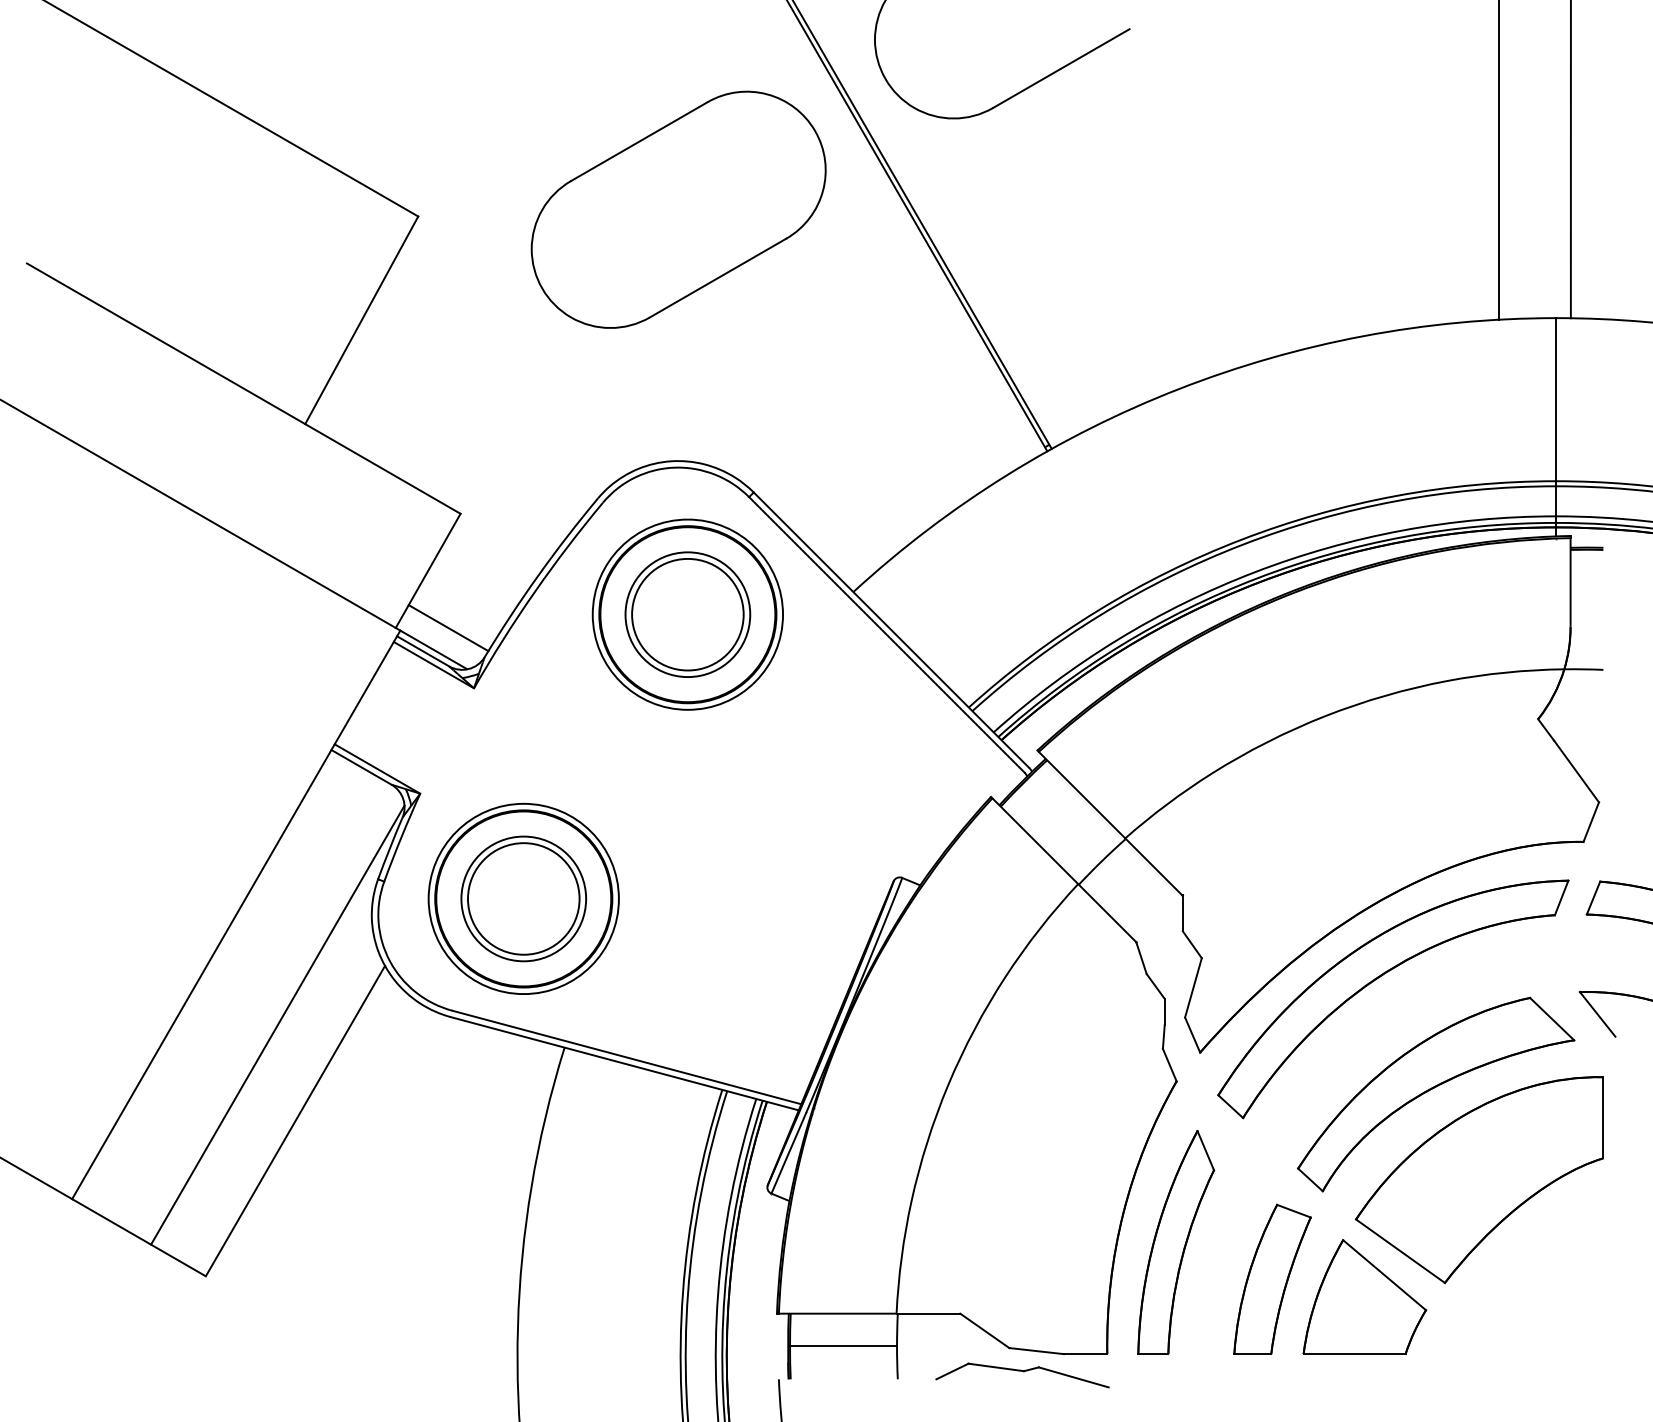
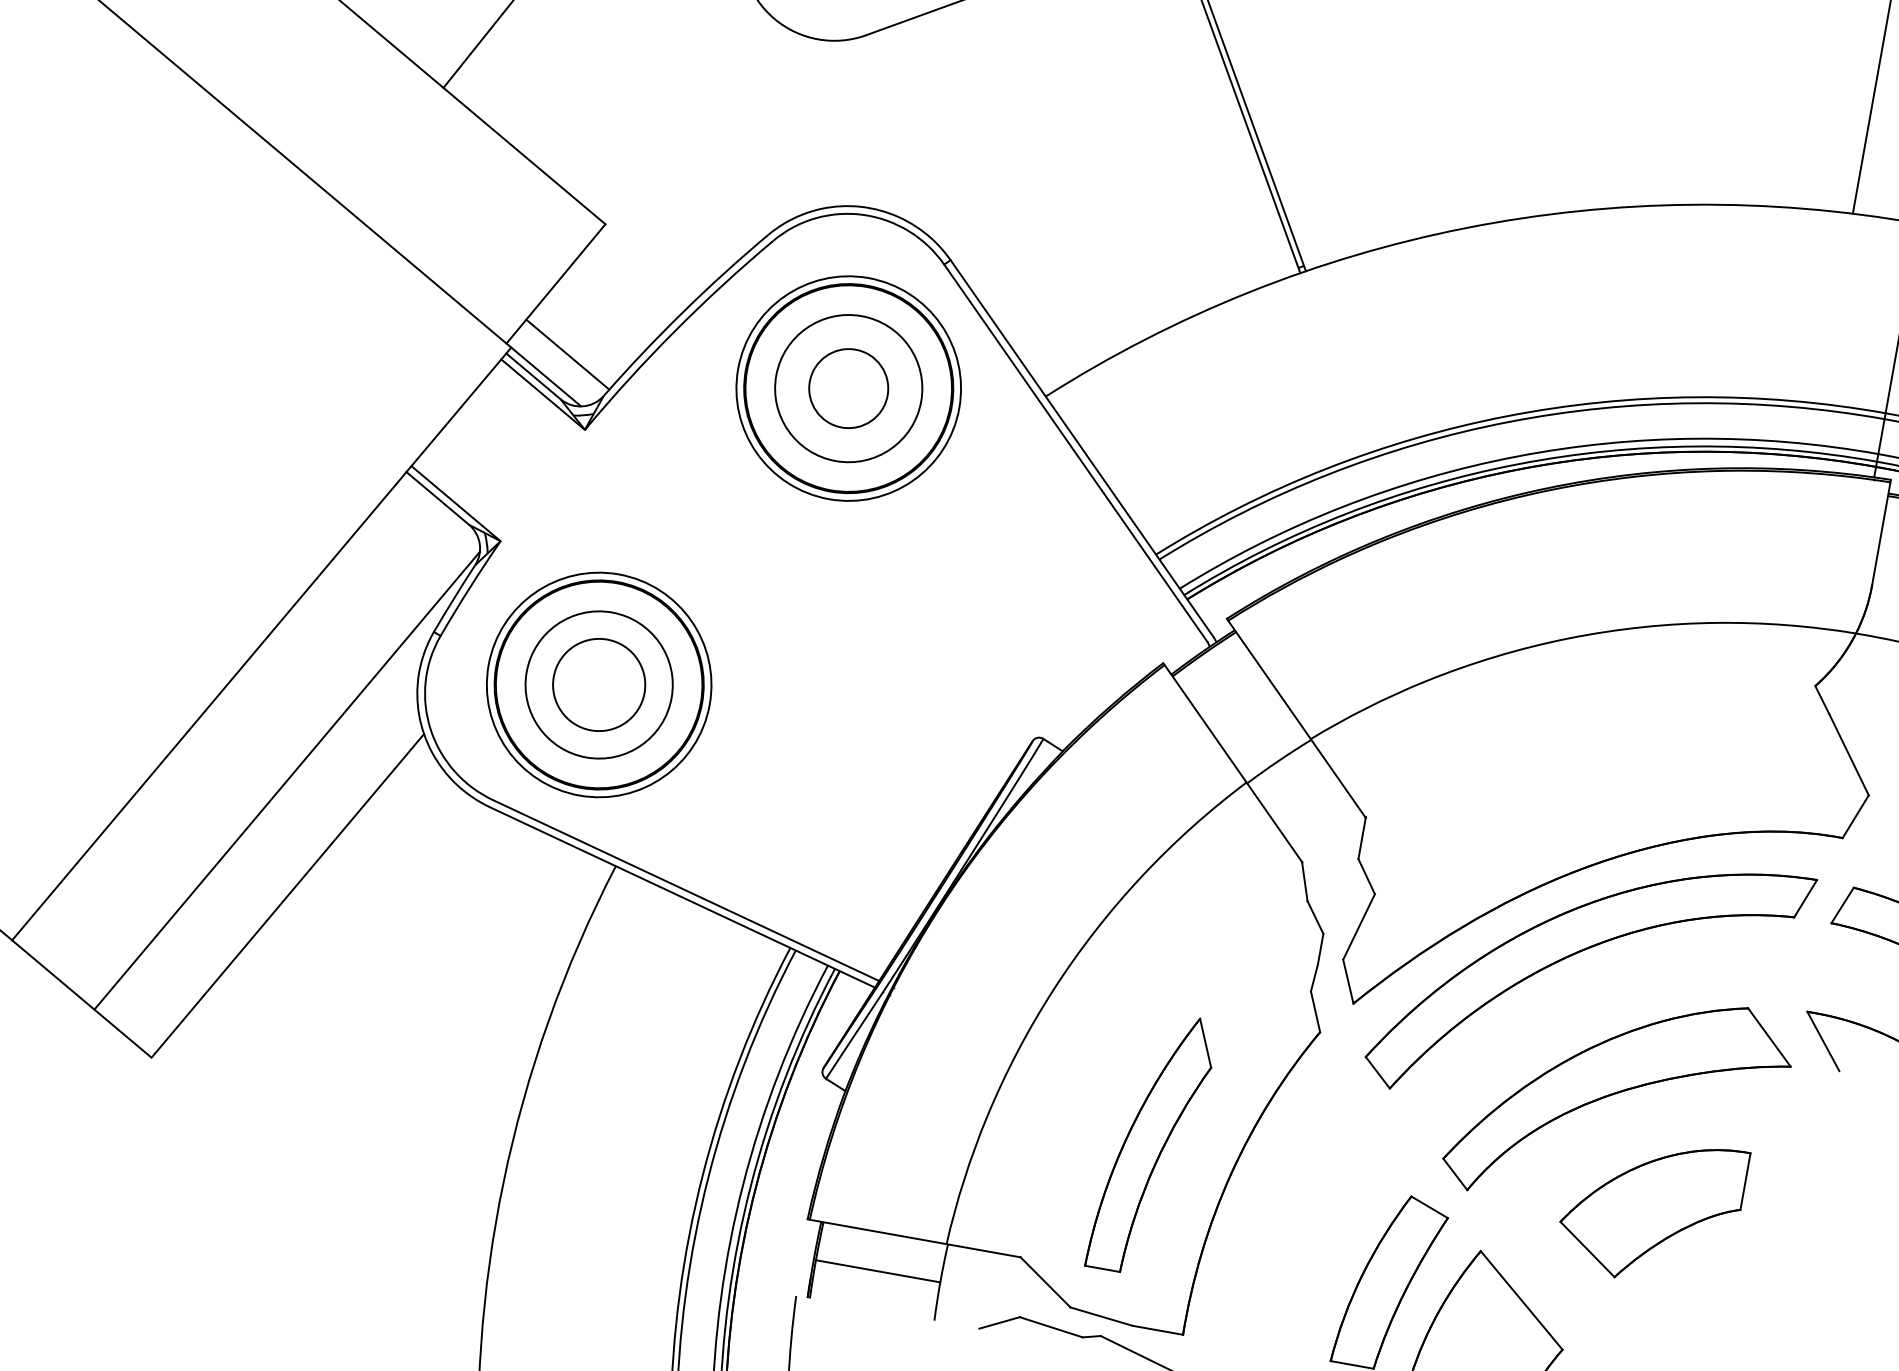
circle: (687, 614) -> (848, 388), size x0.6
circle: (523, 898) -> (598, 684), size x0.7
part: (1478, 1180) -> (1650, 1209), size x0.6
part: (1176, 1242) -> (1152, 1143), moved

